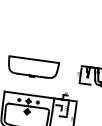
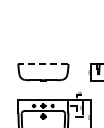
line: (33, 60) -> (42, 64), solid -> dashed

